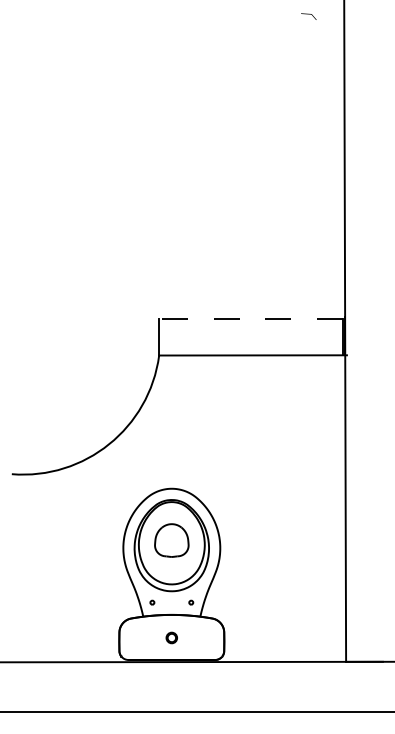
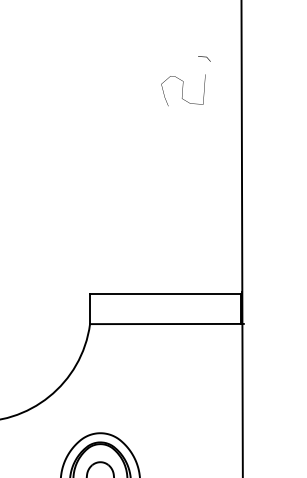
line: (308, 14) -> (204, 57), moved
curve: (272, 69) -> (182, 89), added
line: (251, 319) -> (165, 294), dashed -> solid

